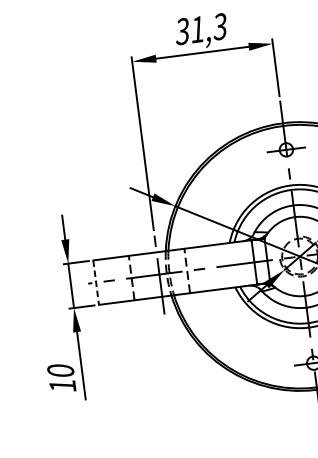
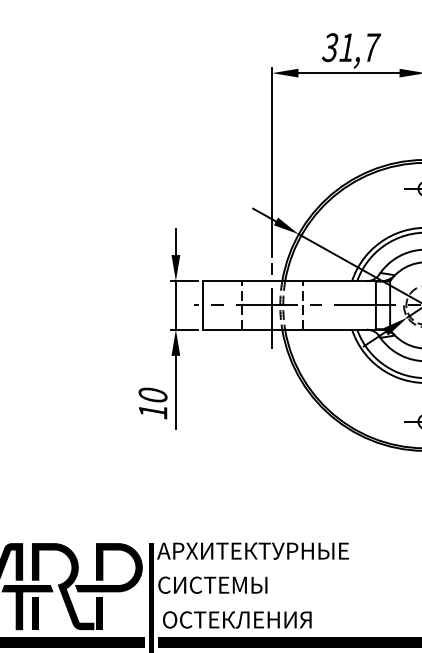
text: (220, 26) -> (372, 47), 31,3 -> 31,7
line: (96, 282) -> (203, 305), dashed -> solid

